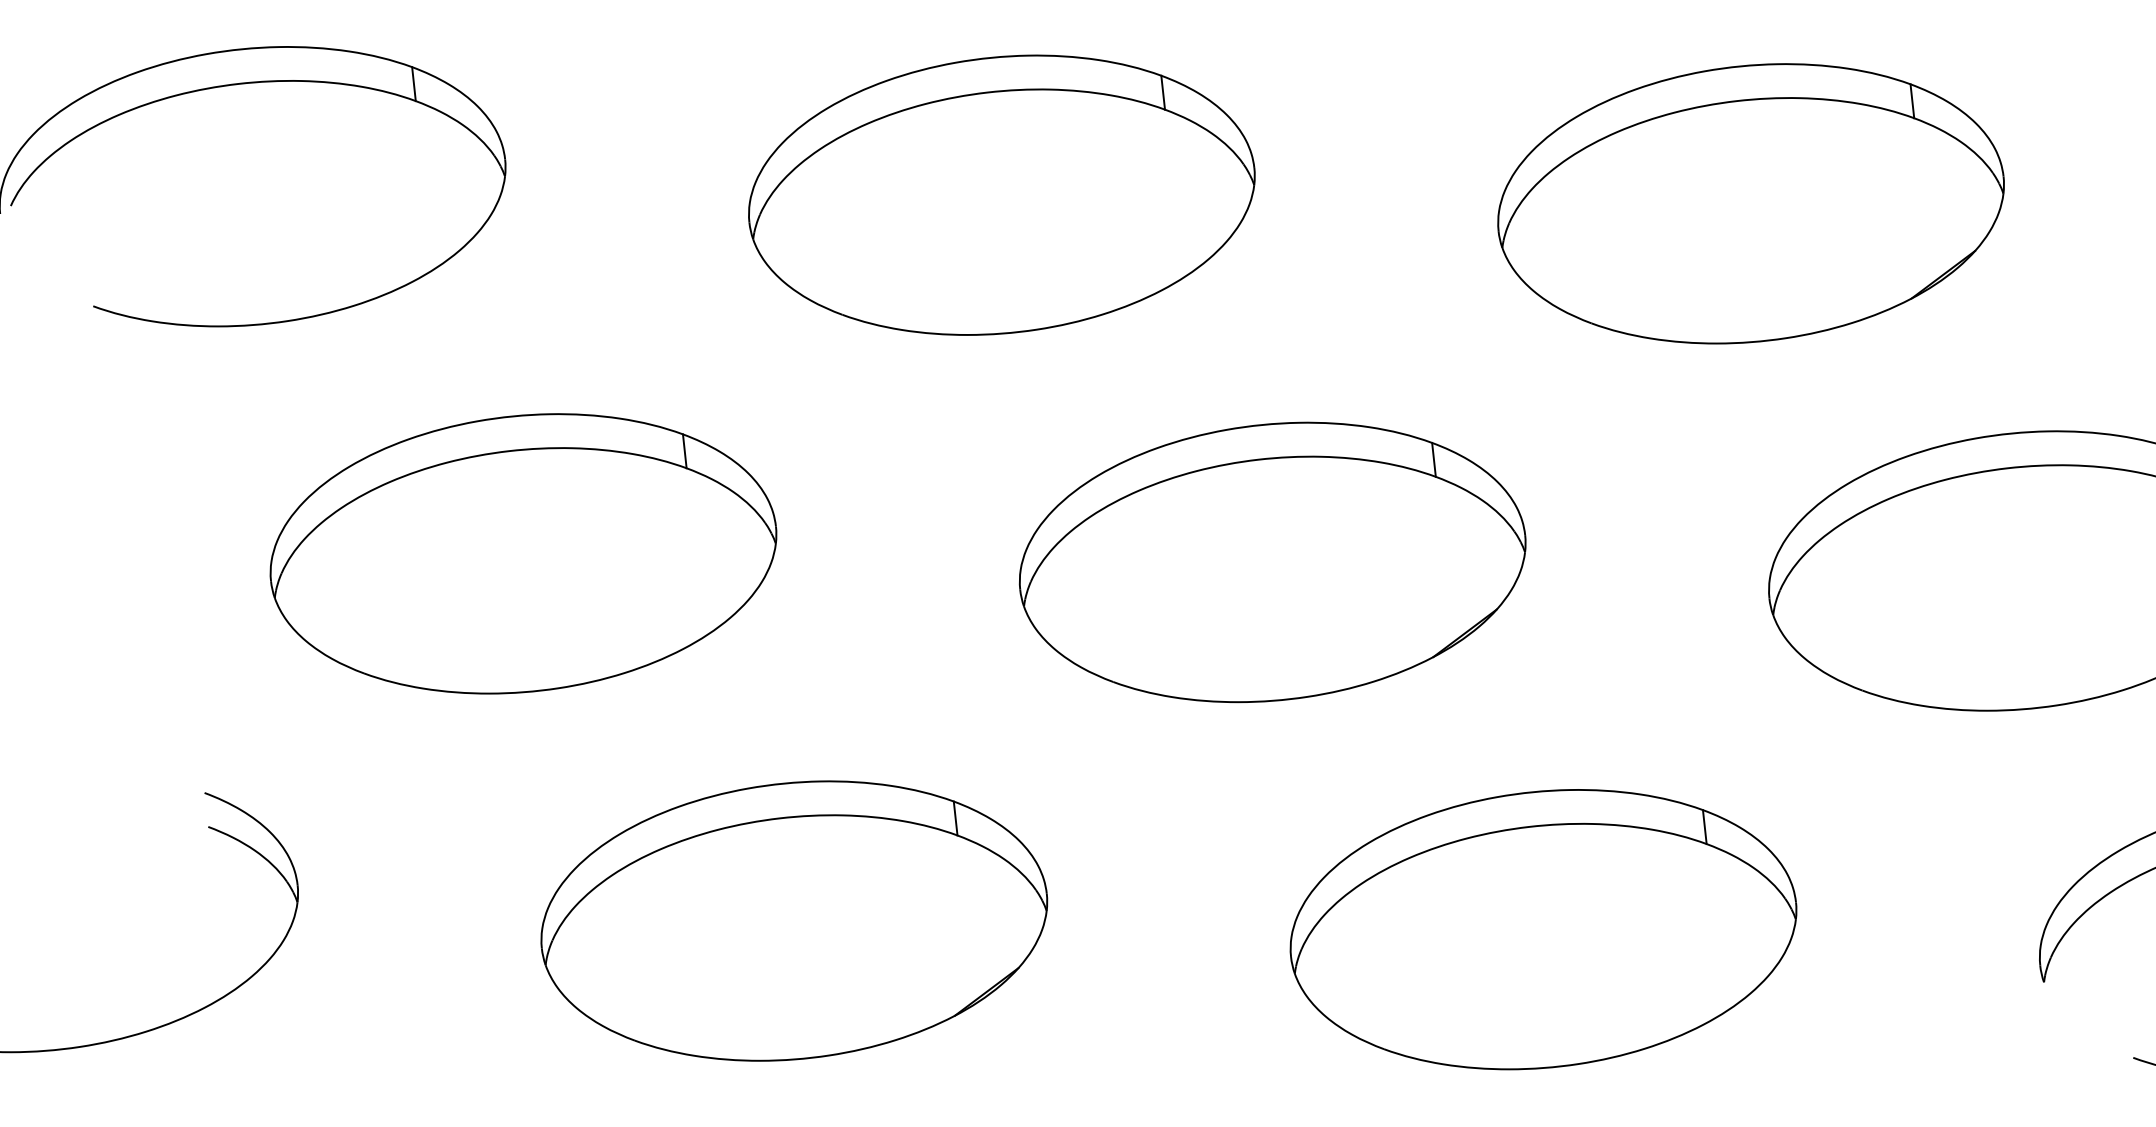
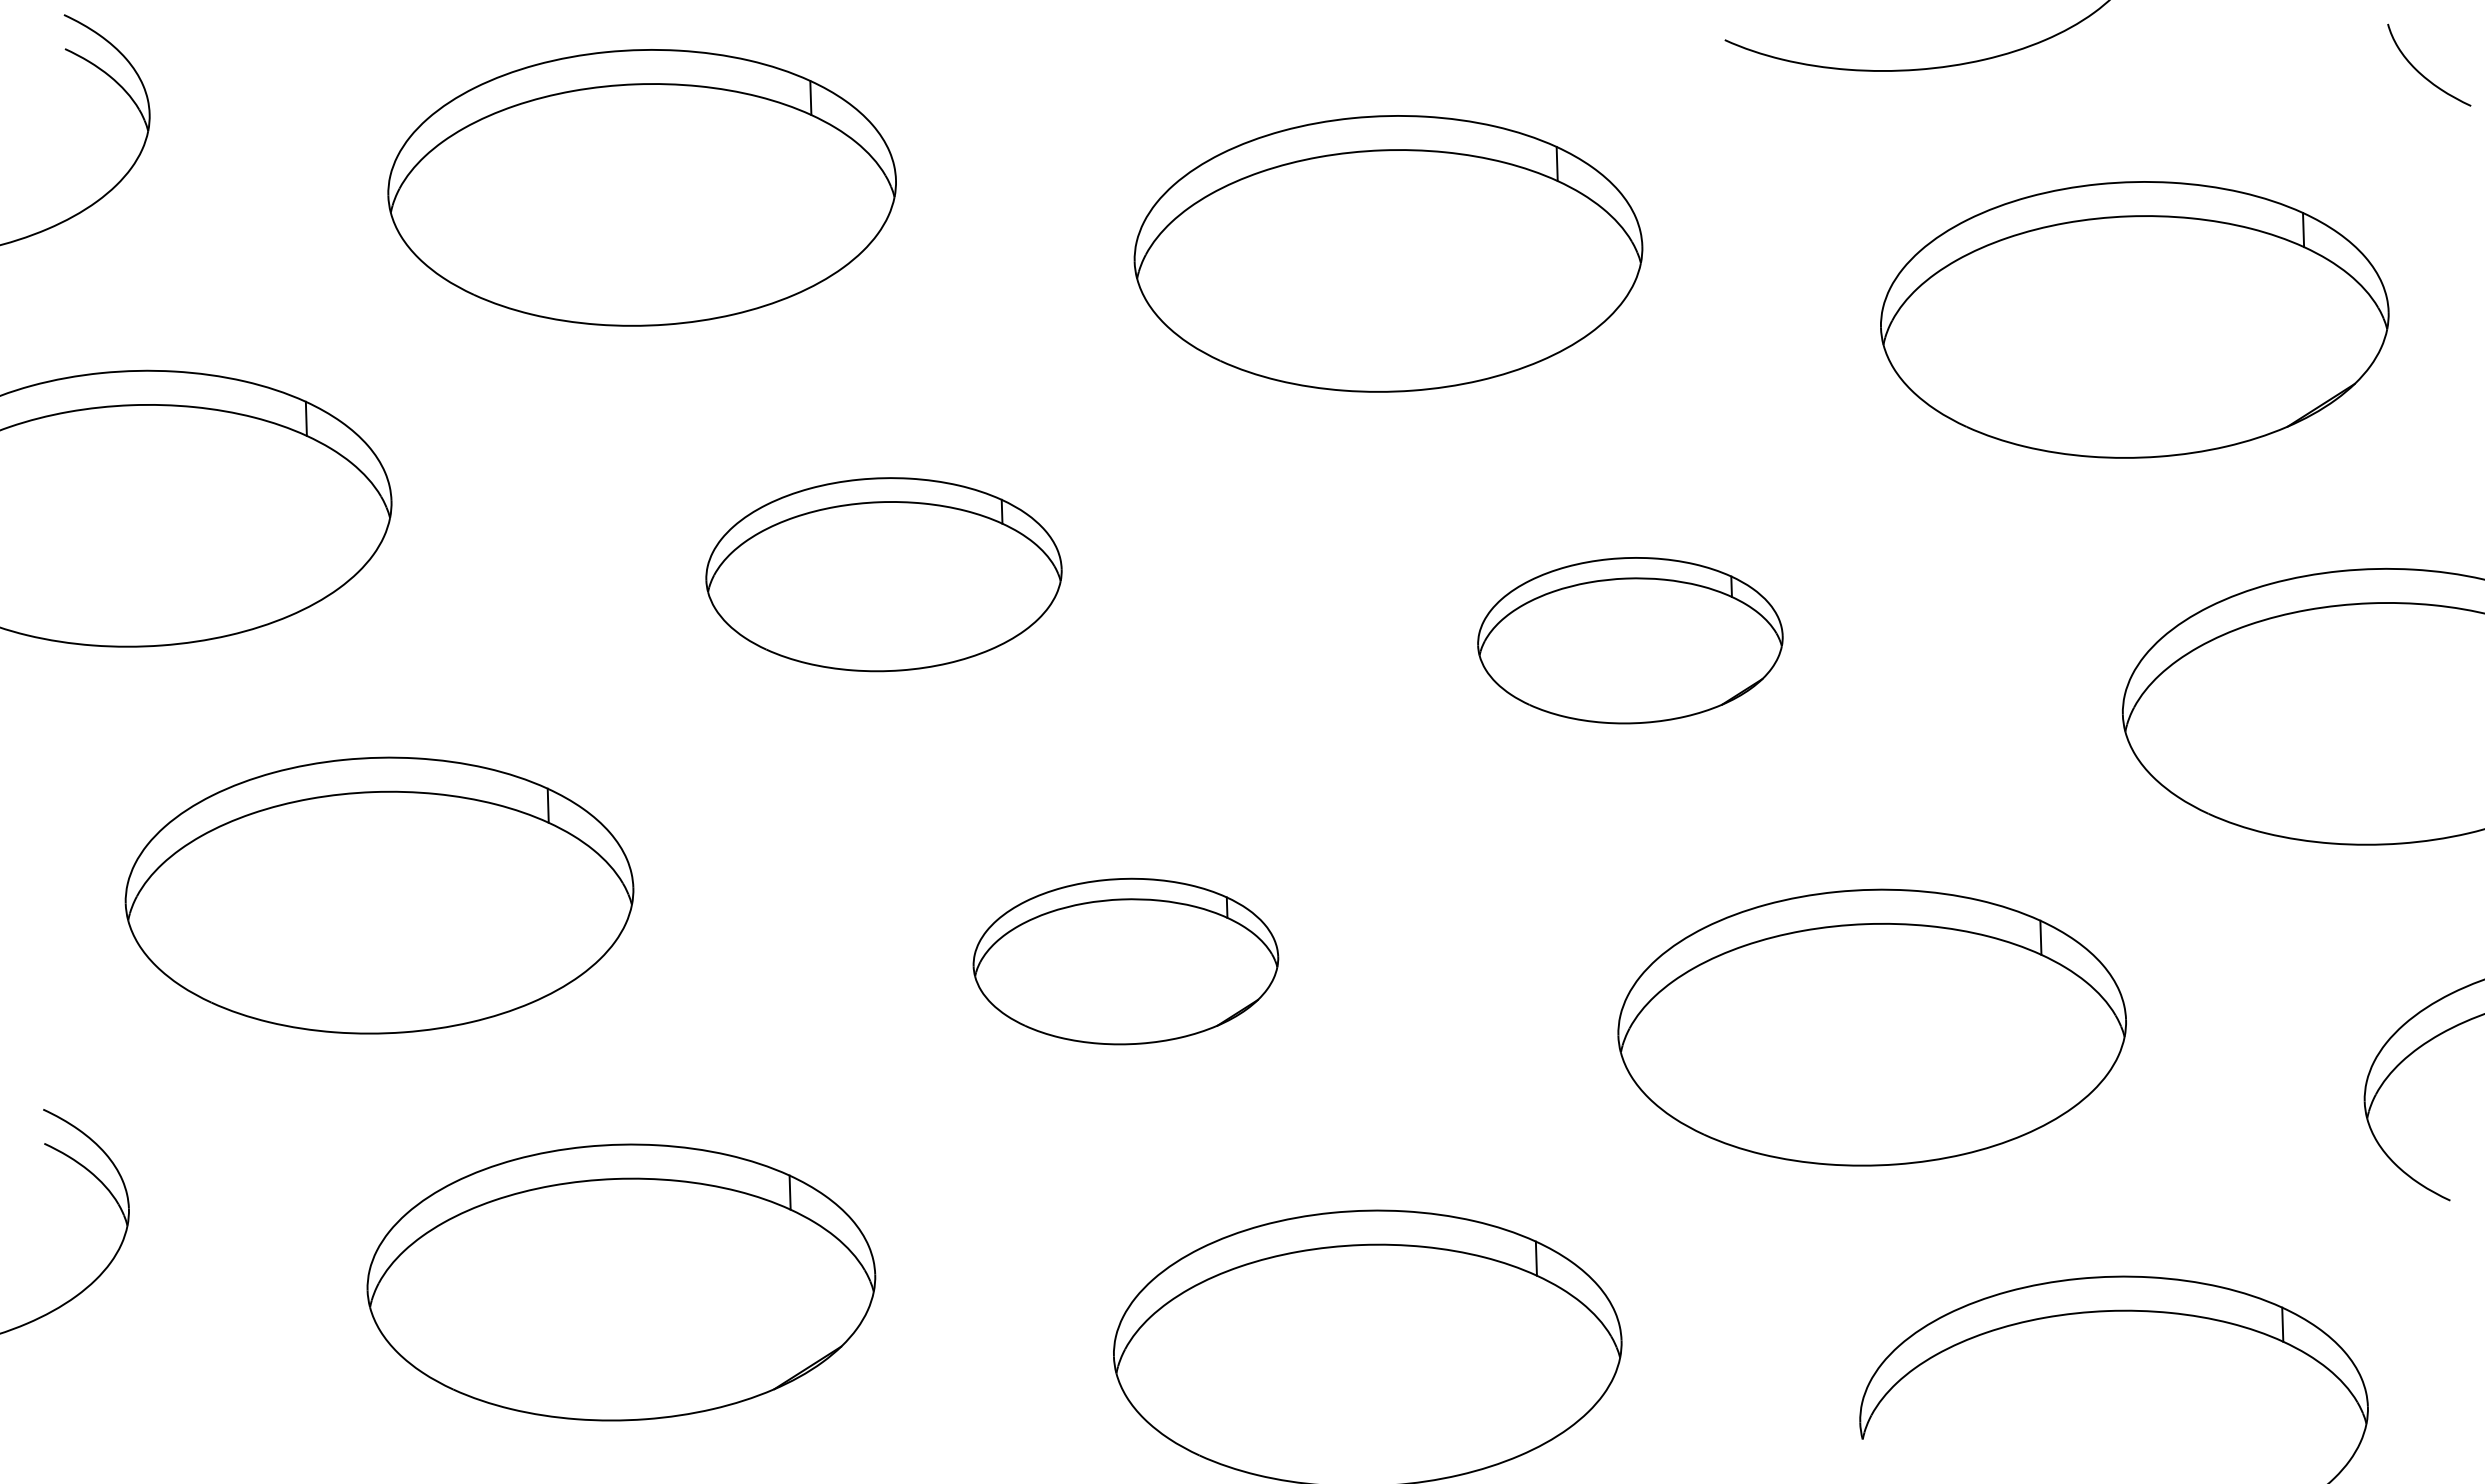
part: (1001, 195) -> (883, 574), size x0.7
part: (1751, 203) -> (1630, 640), size x0.6
part: (1272, 562) -> (1125, 961), size x0.6

